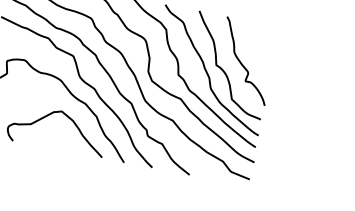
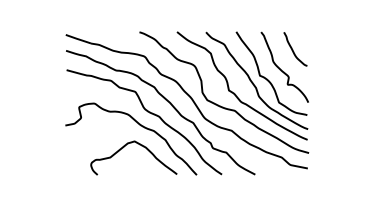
curve: (259, 43) -> (293, 49), added

